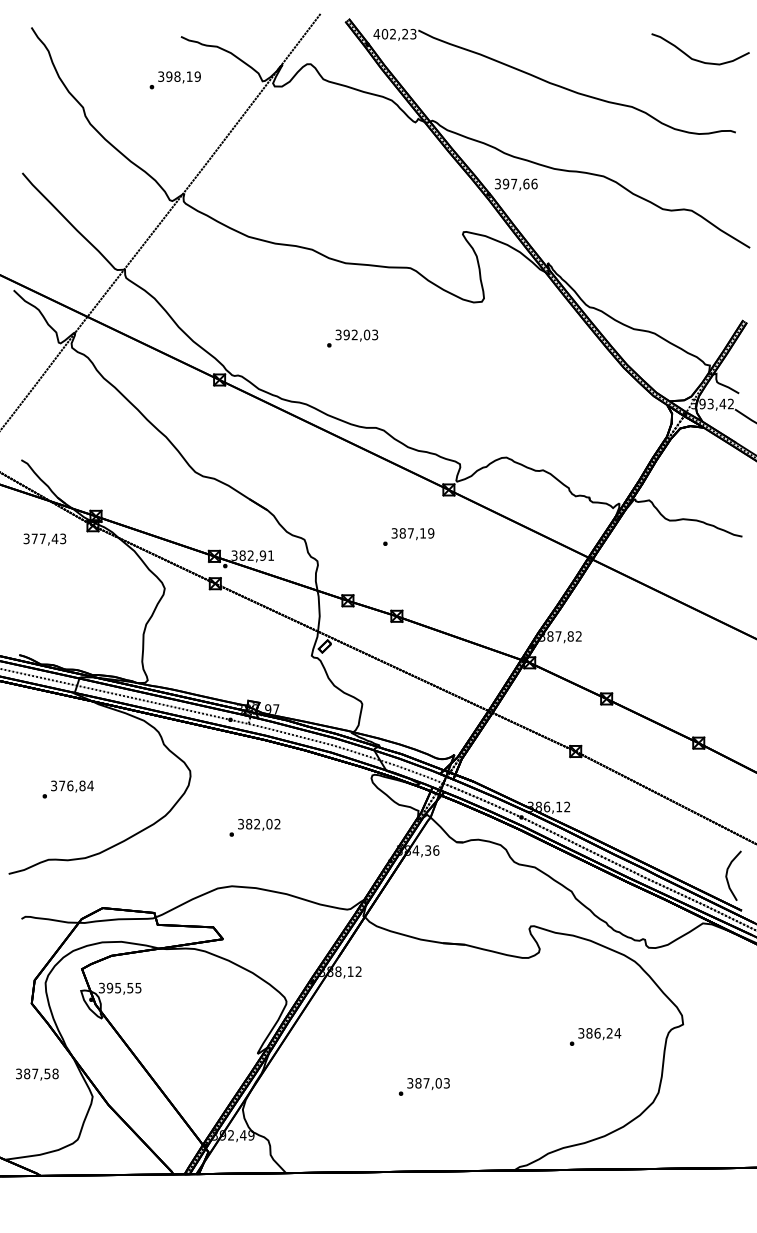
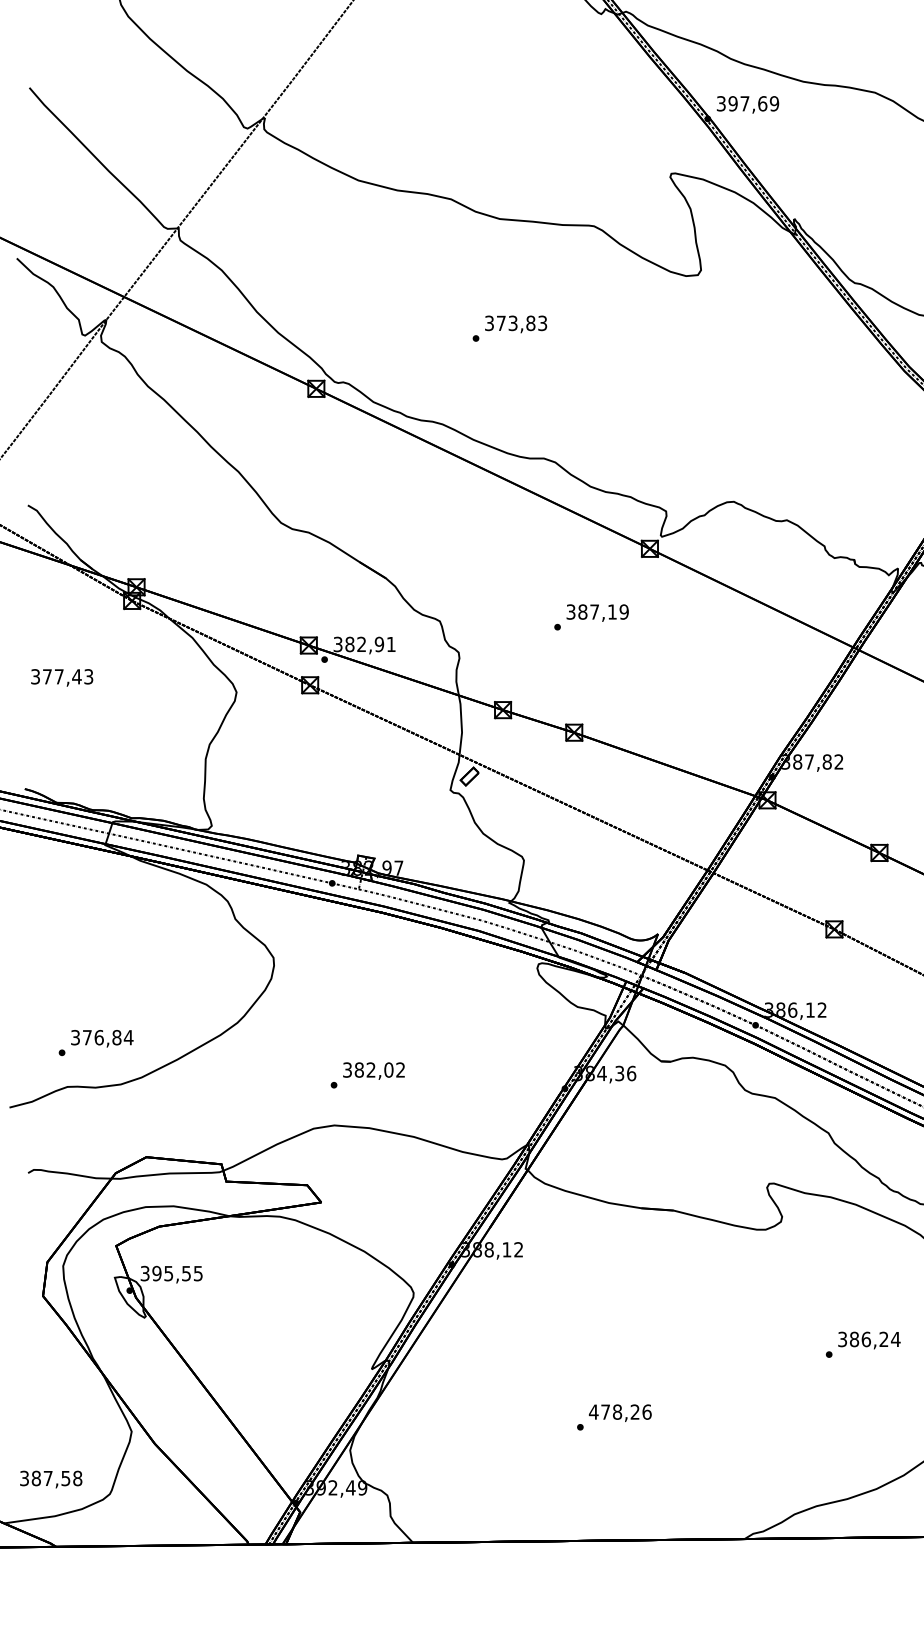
text: (534, 183) -> (774, 102), 397,66 -> 397,69
text: (356, 334) -> (515, 322), 392,03 -> 373,83
text: (44, 539) -> (61, 677), moved
text: (67, 789) -> (95, 1042), moved
text: (254, 827) -> (367, 1074), moved
text: (37, 1074) -> (51, 1479), moved
text: (428, 1083) -> (620, 1412), 387,03 -> 478,26

